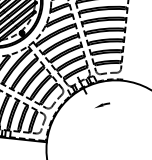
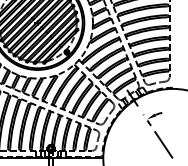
line: (102, 126) -> (157, 136), added

